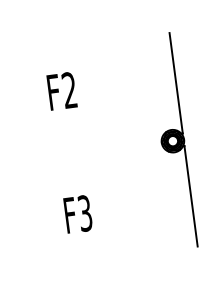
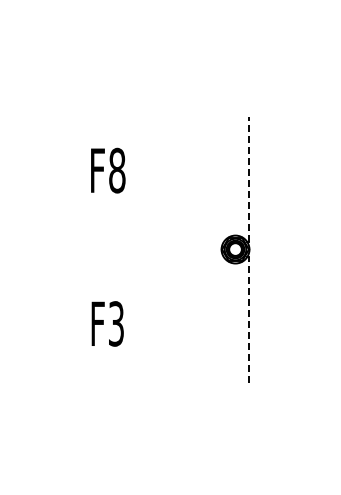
line: (175, 83) -> (248, 179), solid -> dashed
text: (69, 90) -> (117, 170), F2 -> F8
line: (190, 195) -> (248, 319), solid -> dashed

